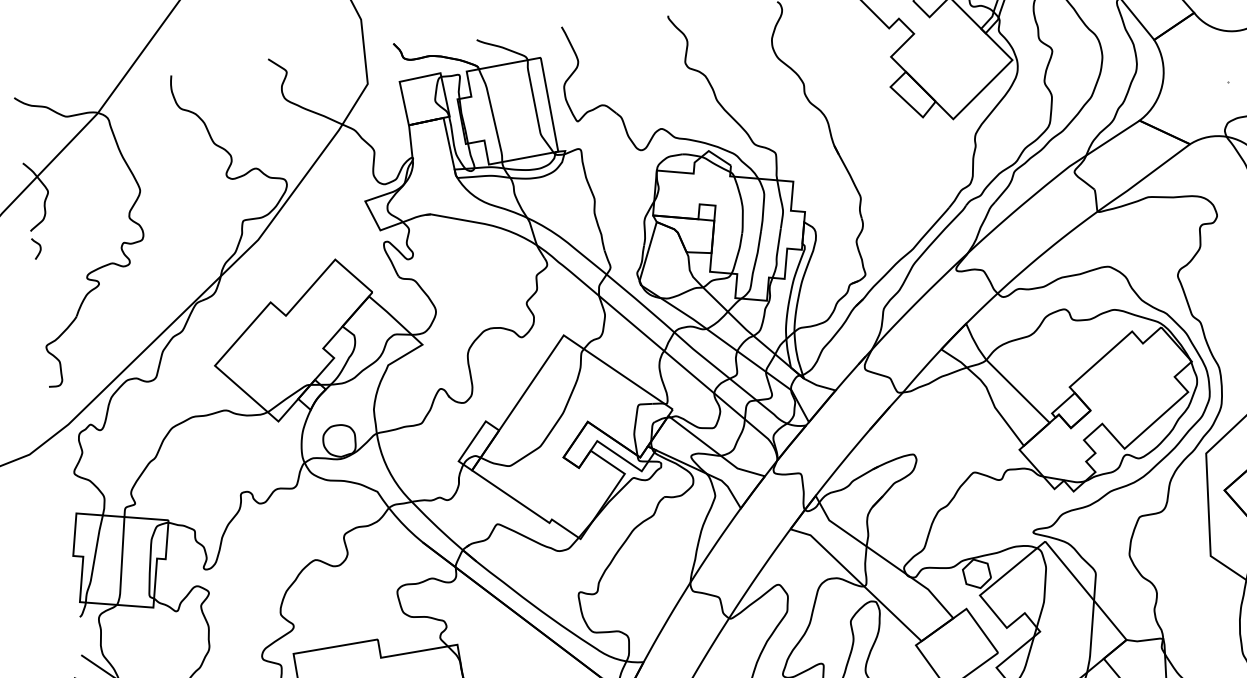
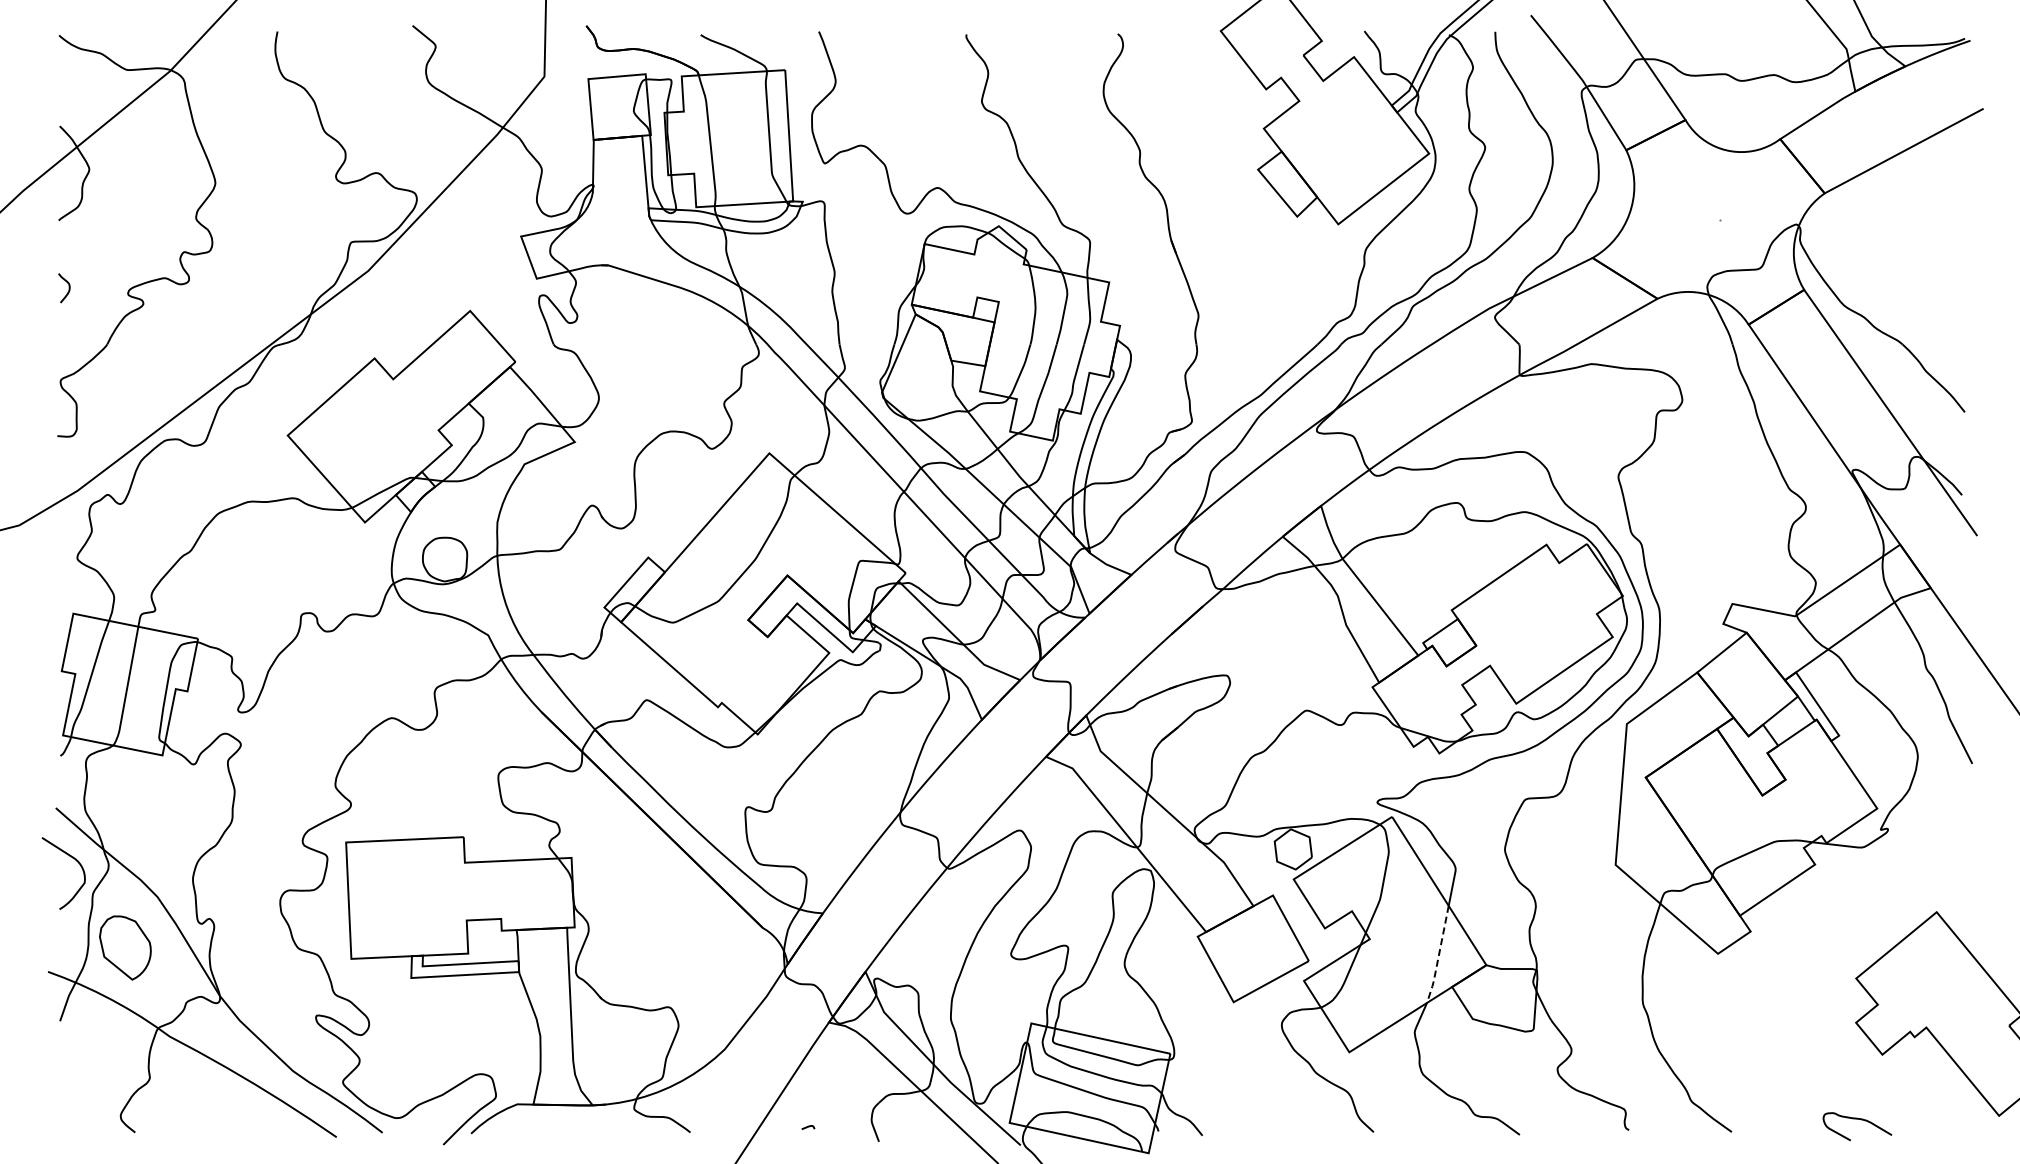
curve: (39, 248) -> (68, 288), moved
line: (1091, 637) -> (1438, 956), solid -> dashed

